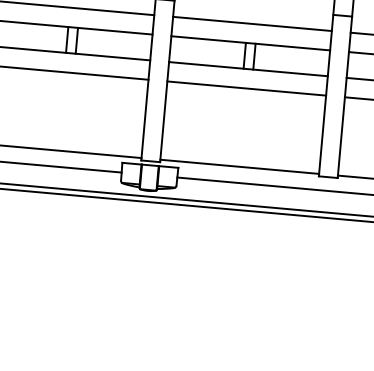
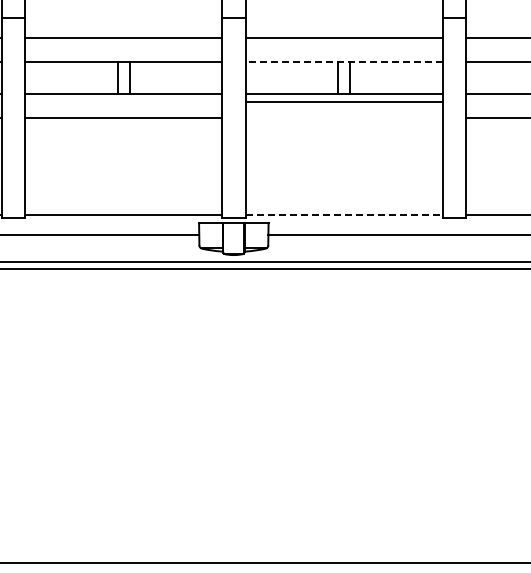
line: (251, 43) -> (344, 61), solid -> dashed
line: (246, 88) -> (343, 102), moved
line: (240, 167) -> (344, 215), solid -> dashed

